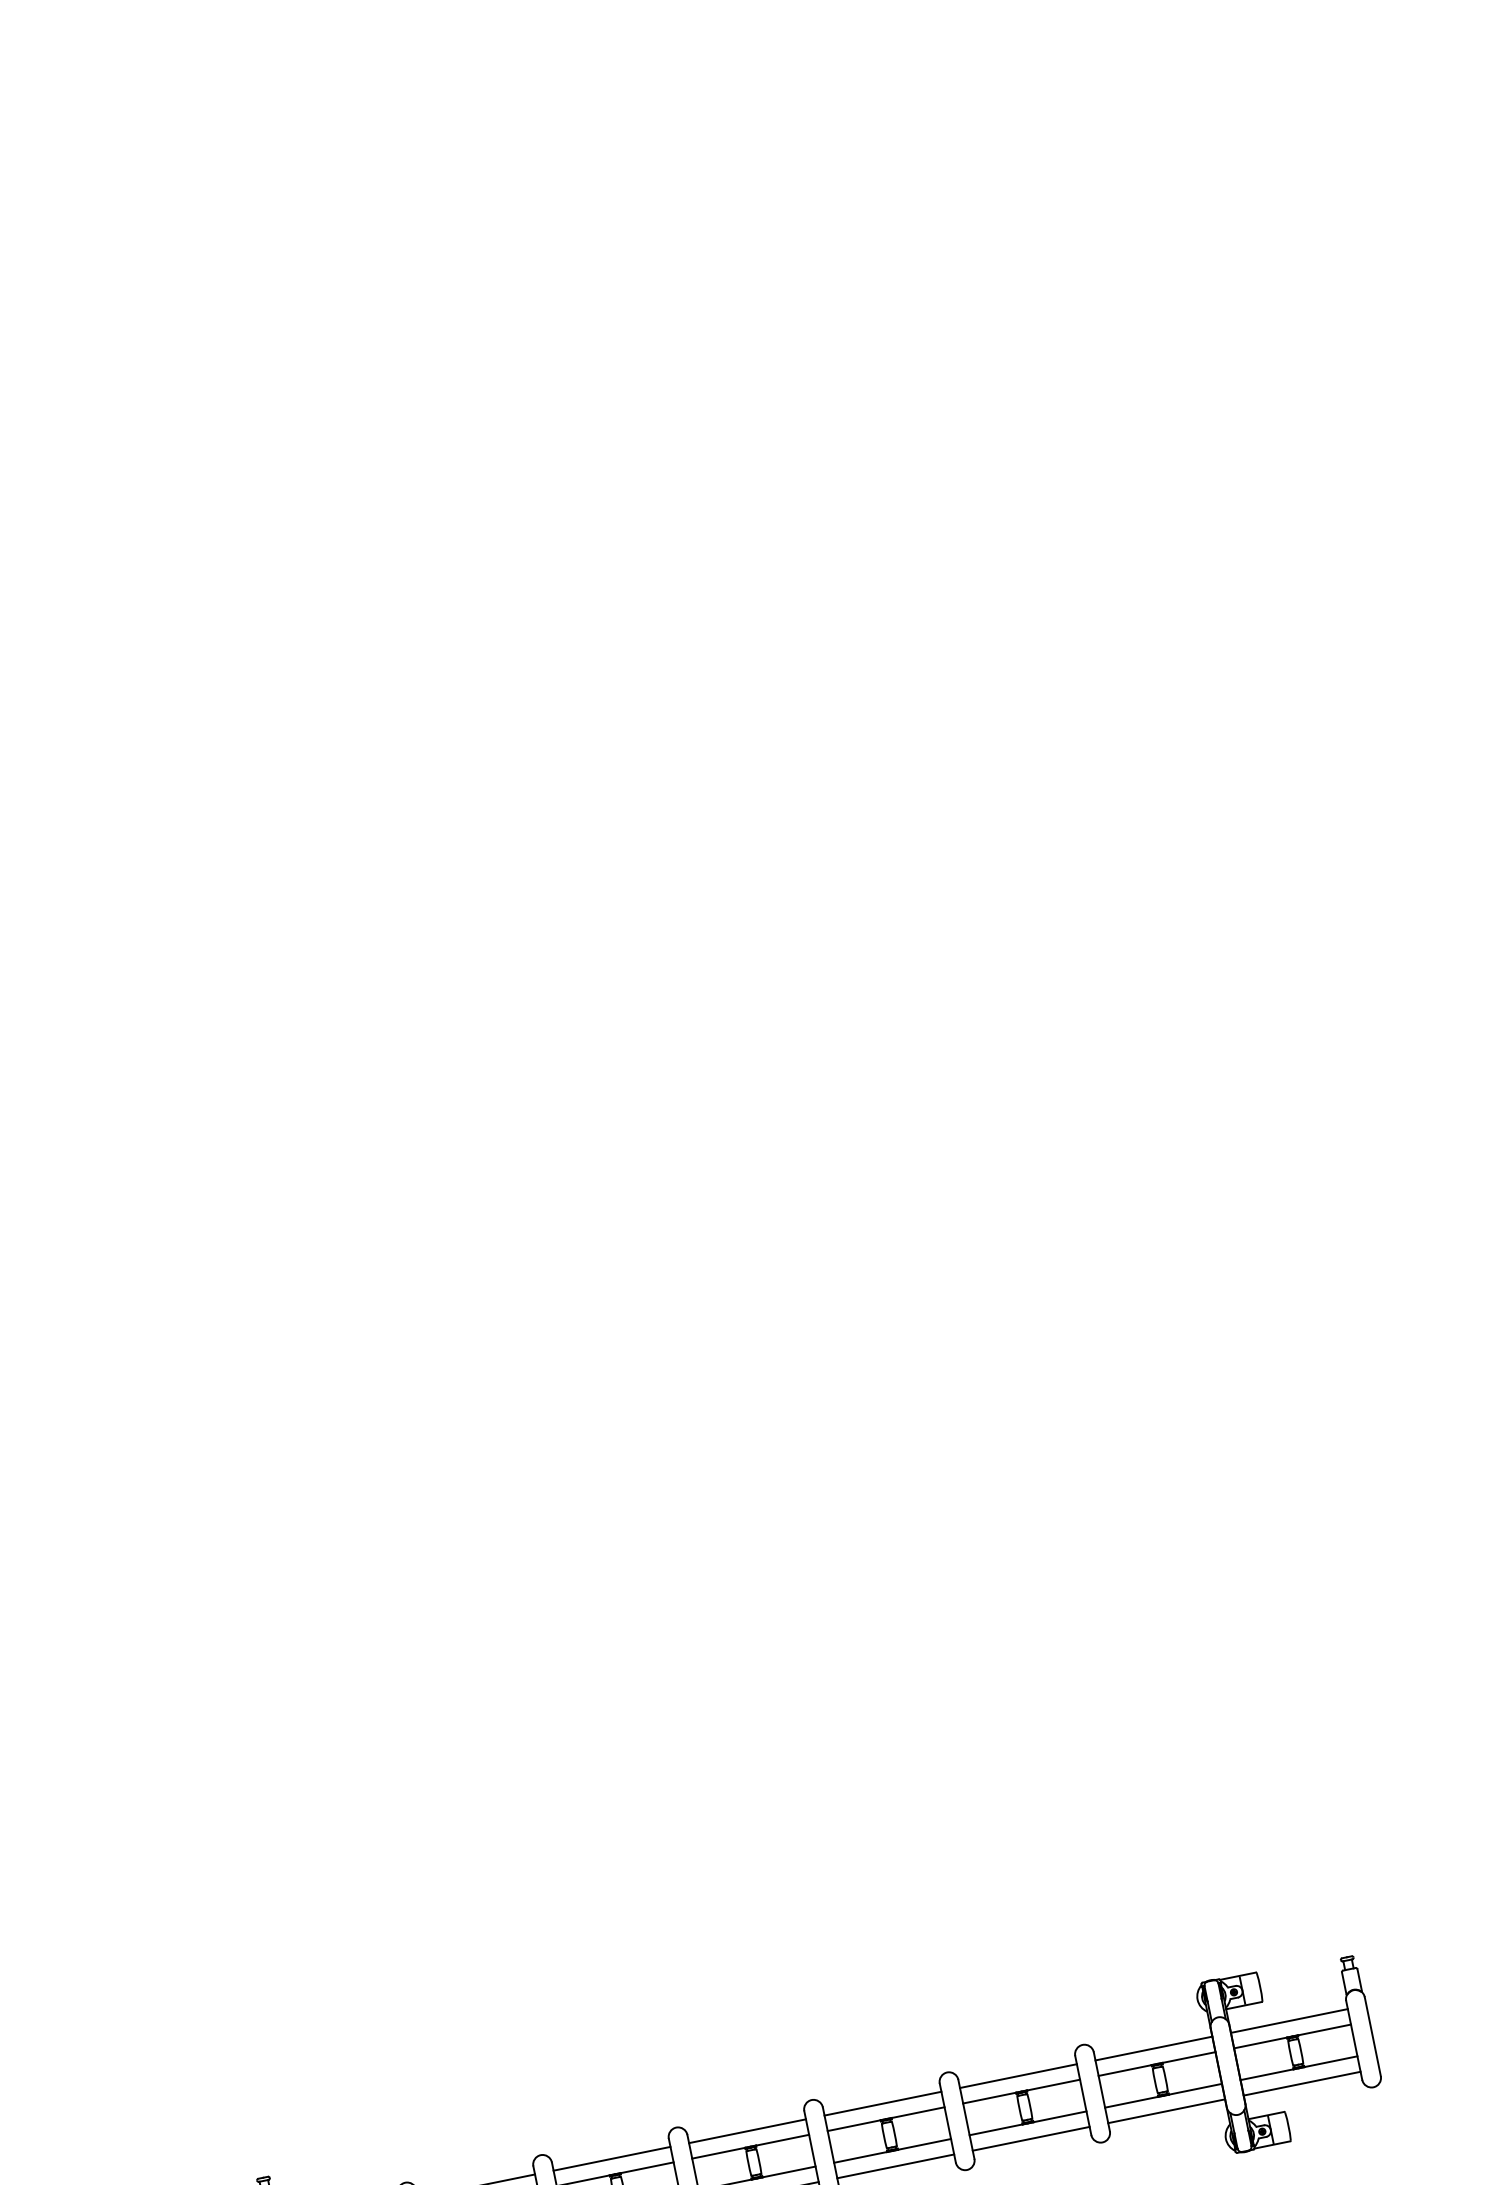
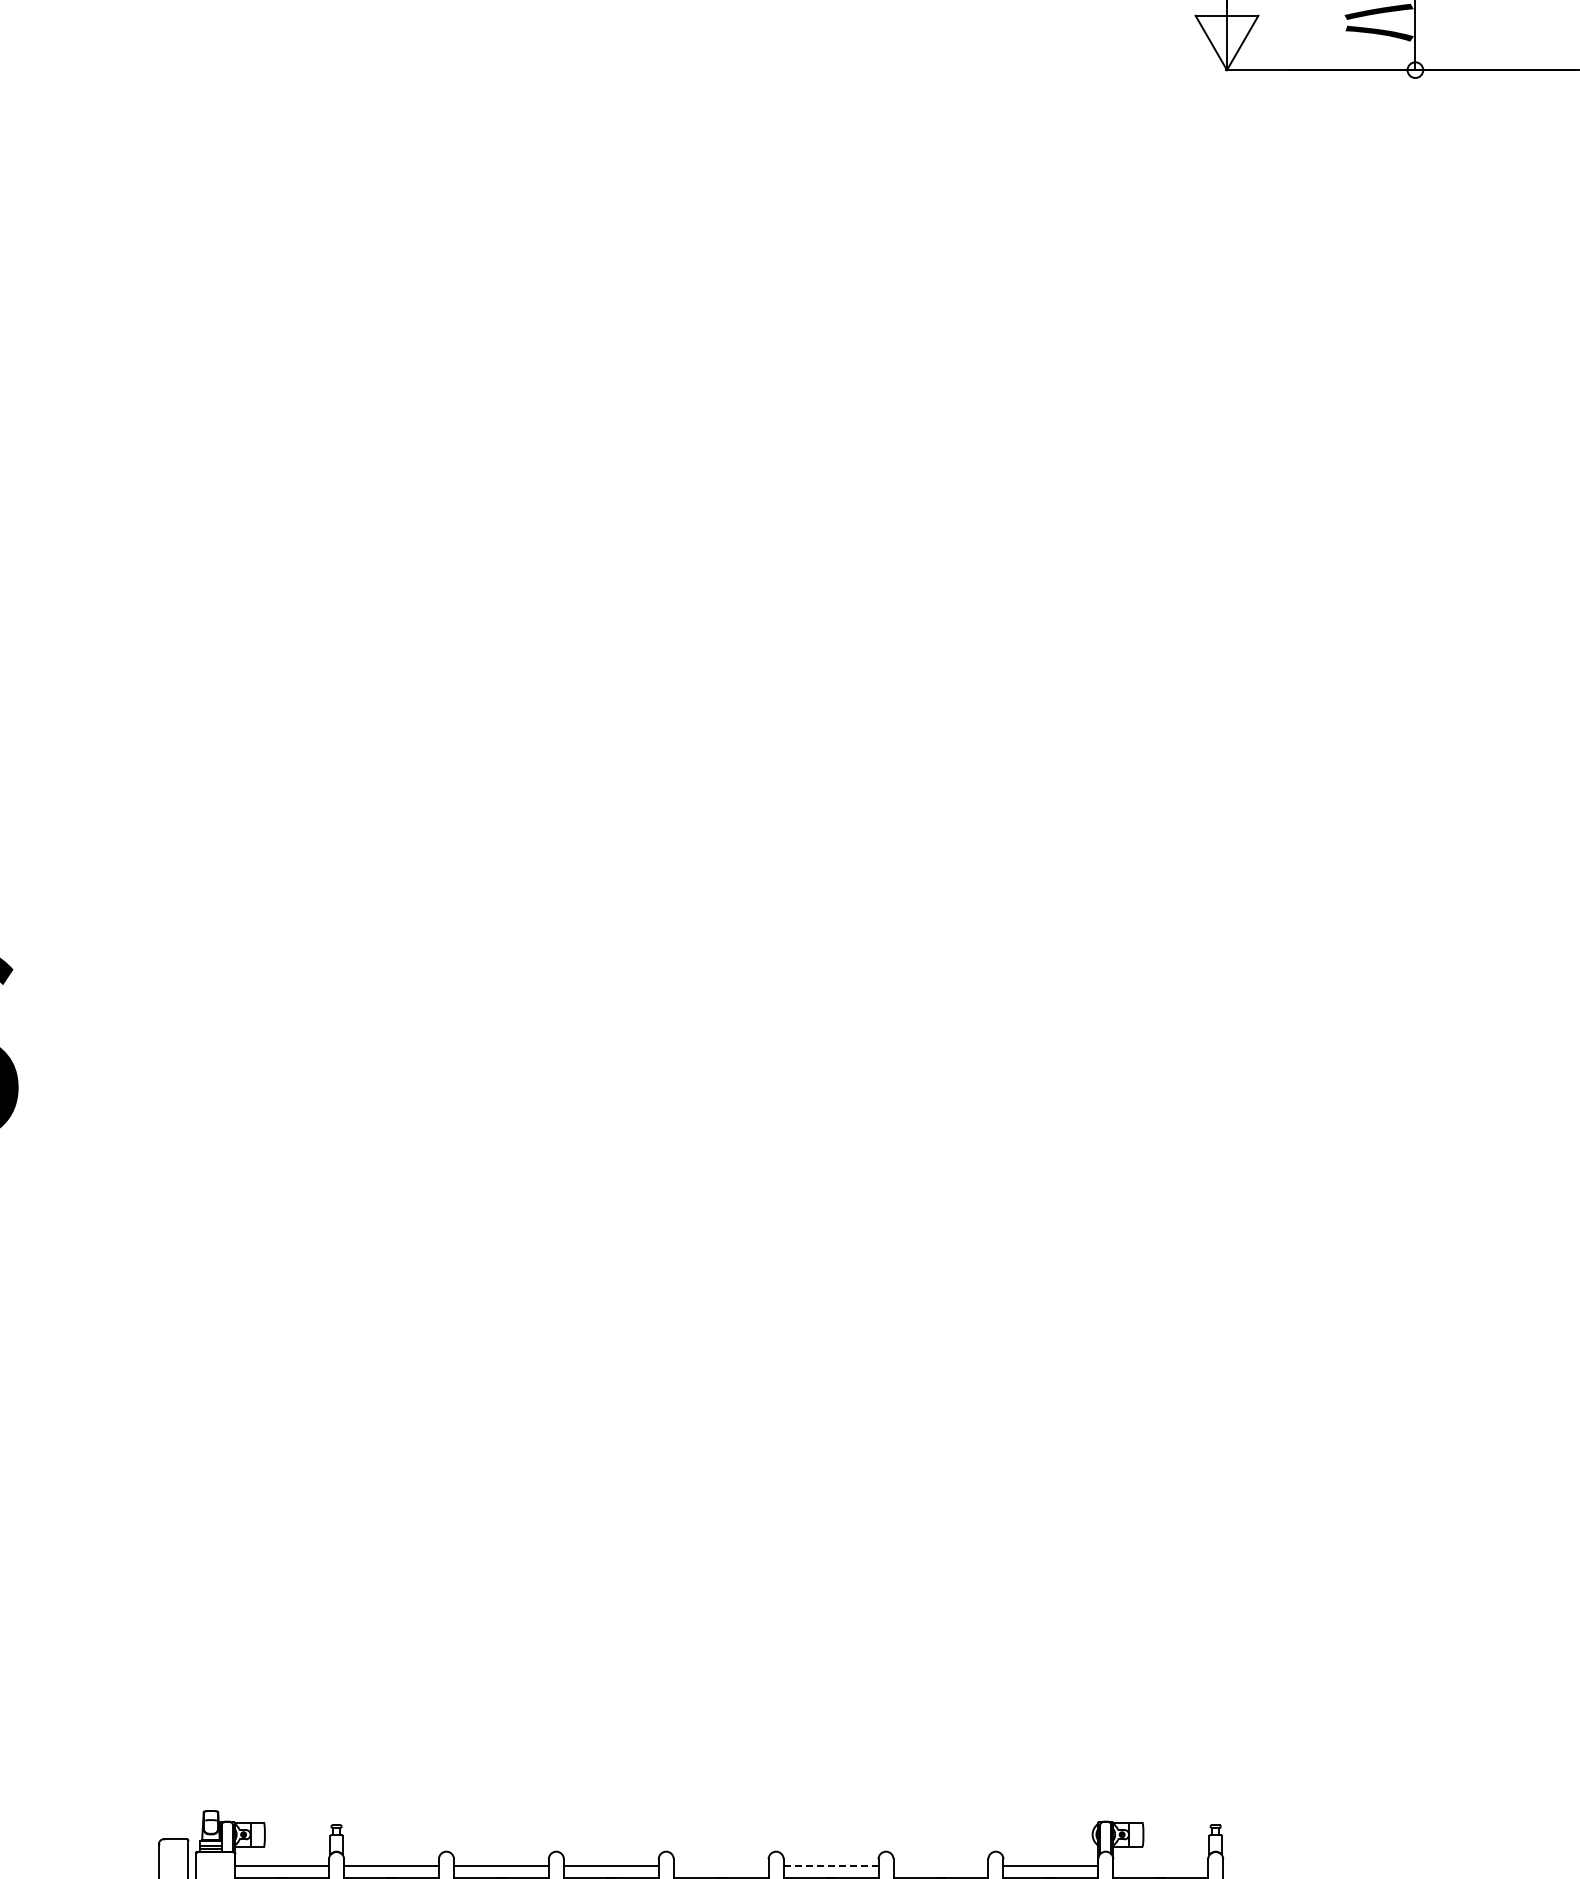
line: (1288, 2020) -> (1160, 1865), removed
line: (1017, 2075) -> (940, 1865), removed
line: (883, 2103) -> (831, 1865), solid -> dashed
line: (746, 2131) -> (720, 1865), removed

